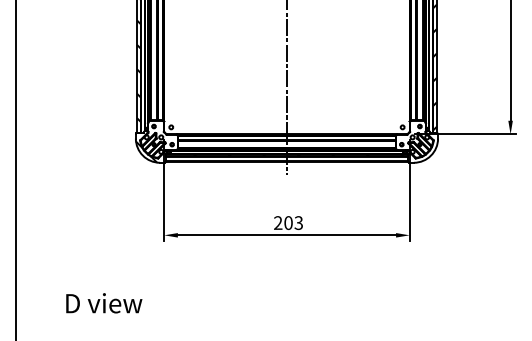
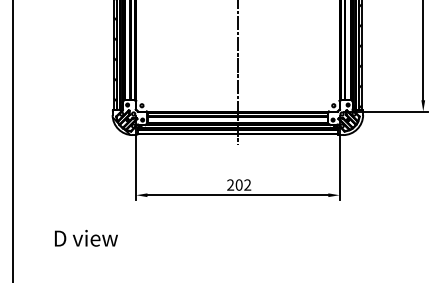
text: (298, 223) -> (247, 185), 203 -> 202
text: (104, 303) -> (86, 238), moved

